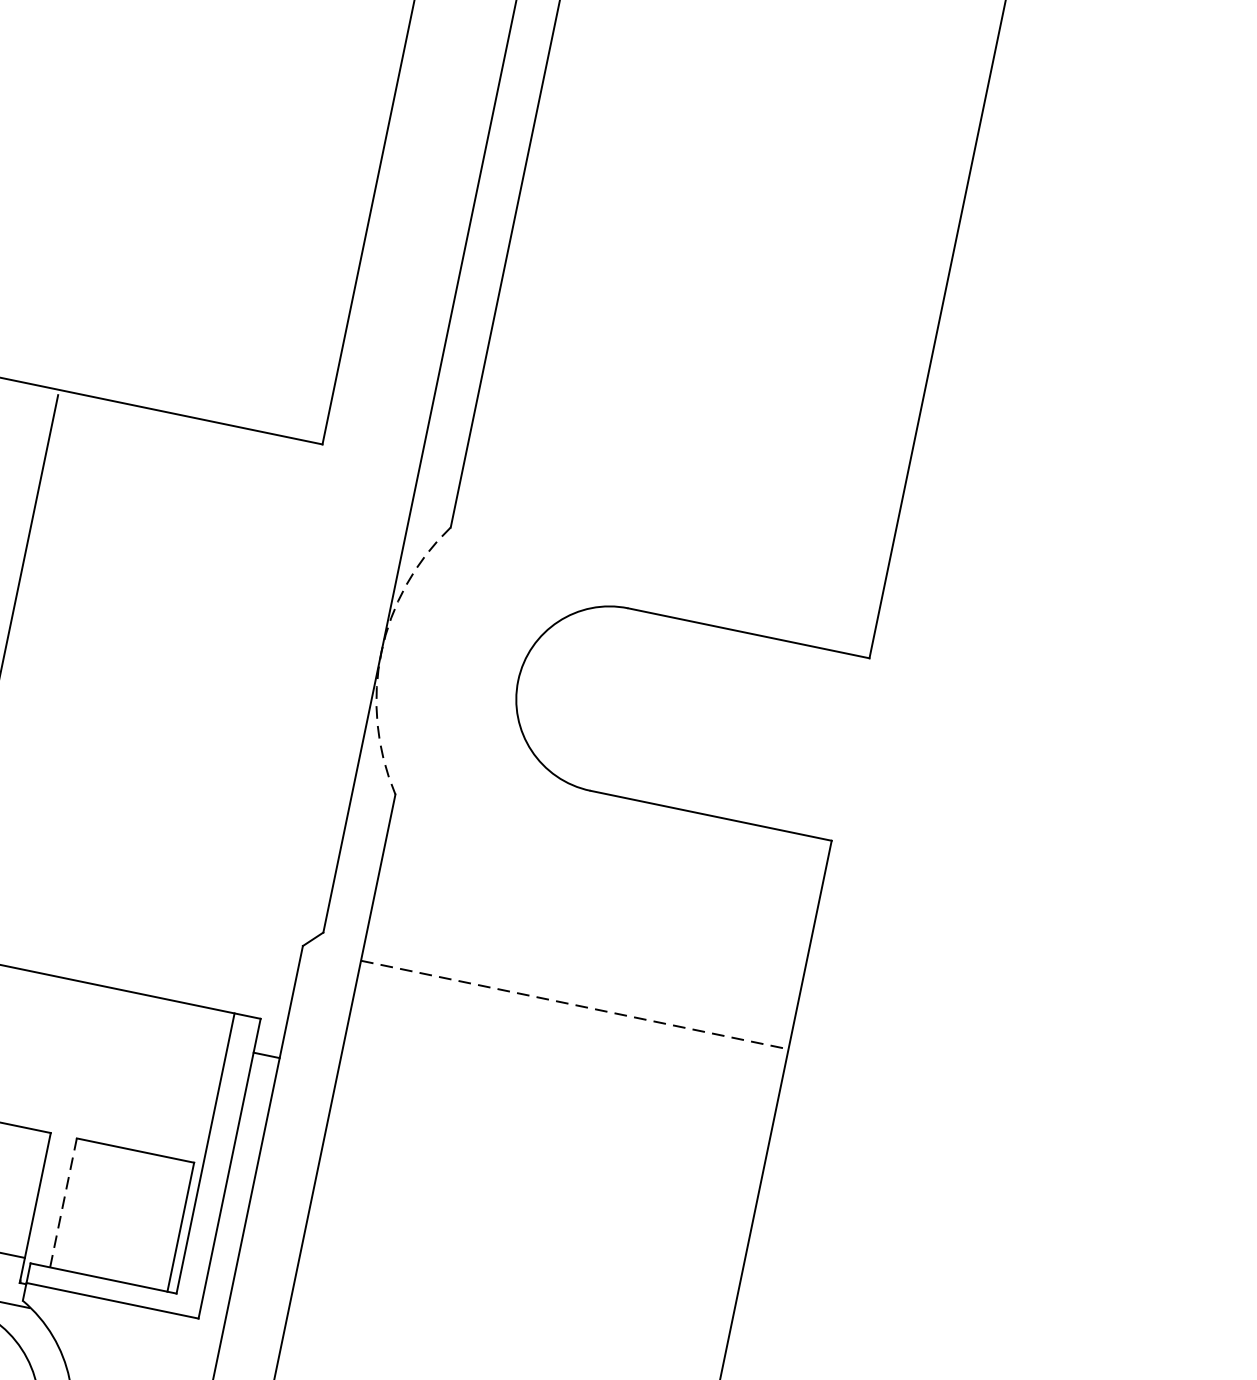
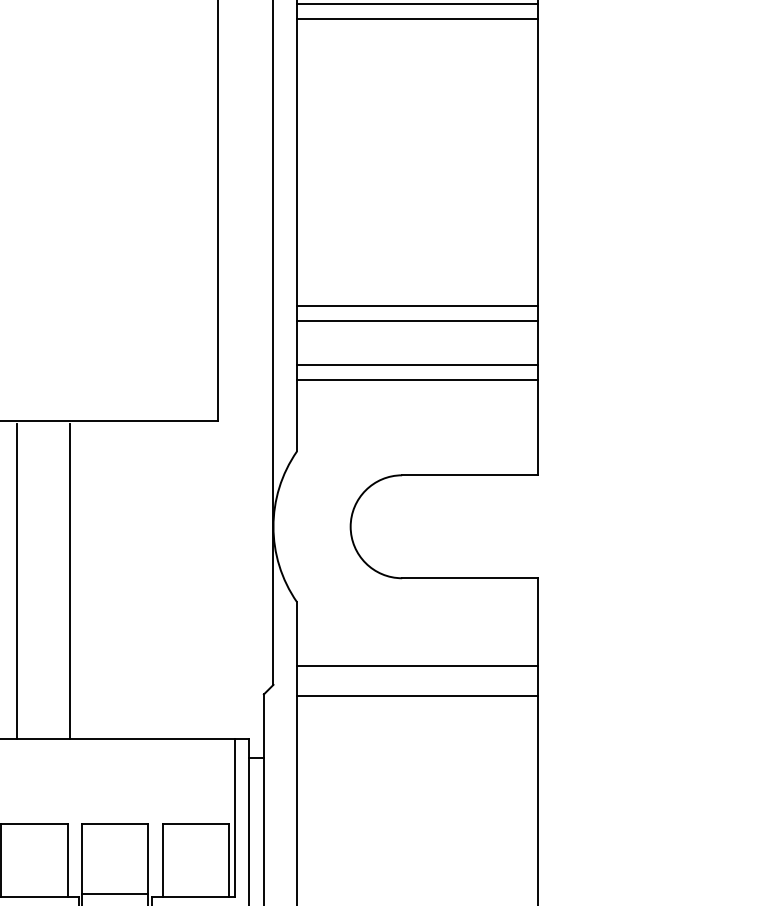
line: (717, 314) -> (417, 306), added
line: (712, 339) -> (417, 320), added
line: (695, 419) -> (417, 365), added
line: (690, 444) -> (417, 379), added
arc: (381, 651) -> (273, 526), dashed -> solid
line: (585, 952) -> (417, 666), added
line: (574, 1004) -> (417, 695), dashed -> solid
line: (64, 1201) -> (163, 859), dashed -> solid

